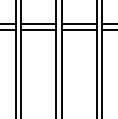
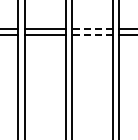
line: (79, 24) -> (92, 28), solid -> dashed
line: (79, 30) -> (92, 35), solid -> dashed

